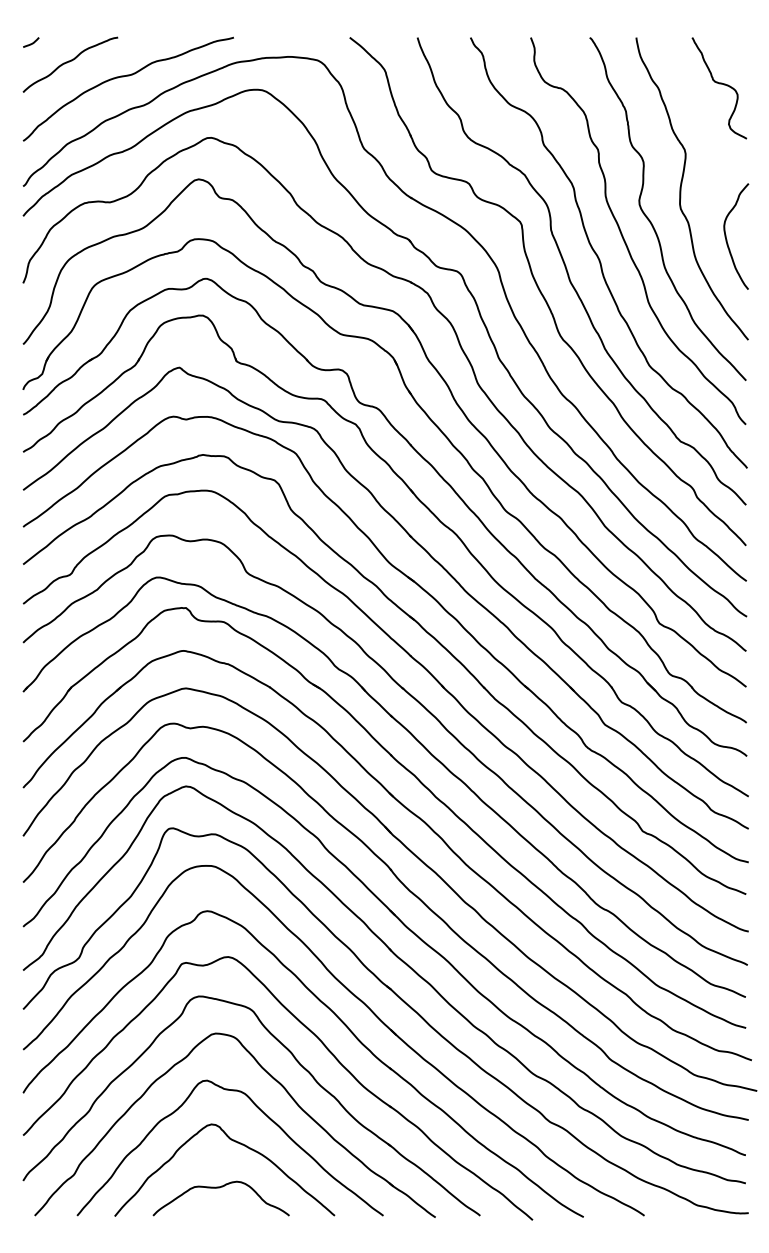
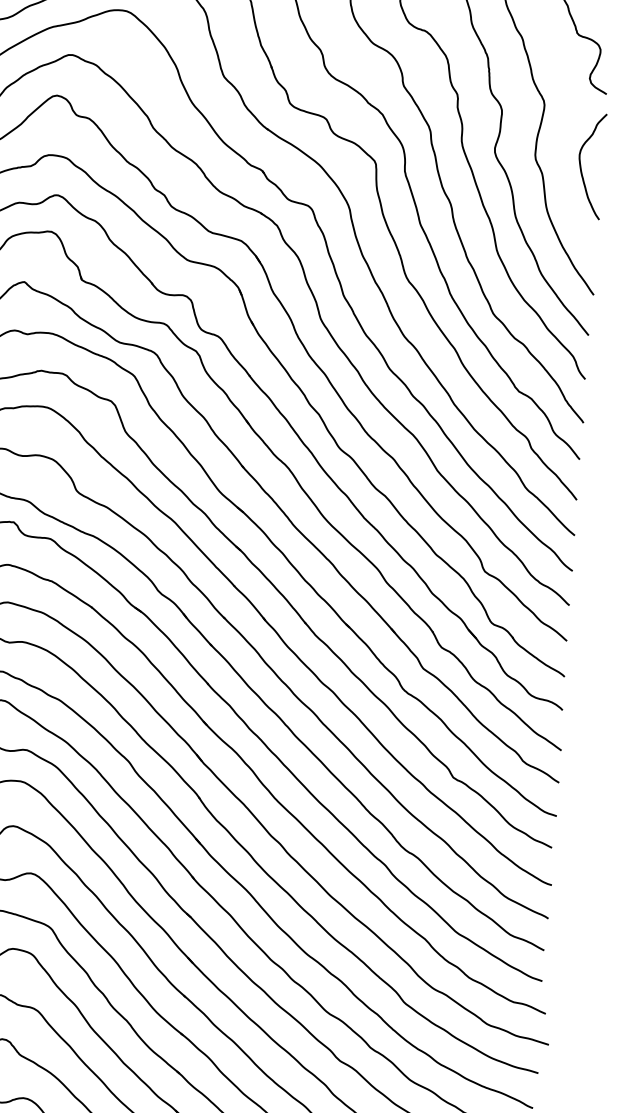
curve: (727, 239) -> (581, 168), moved

